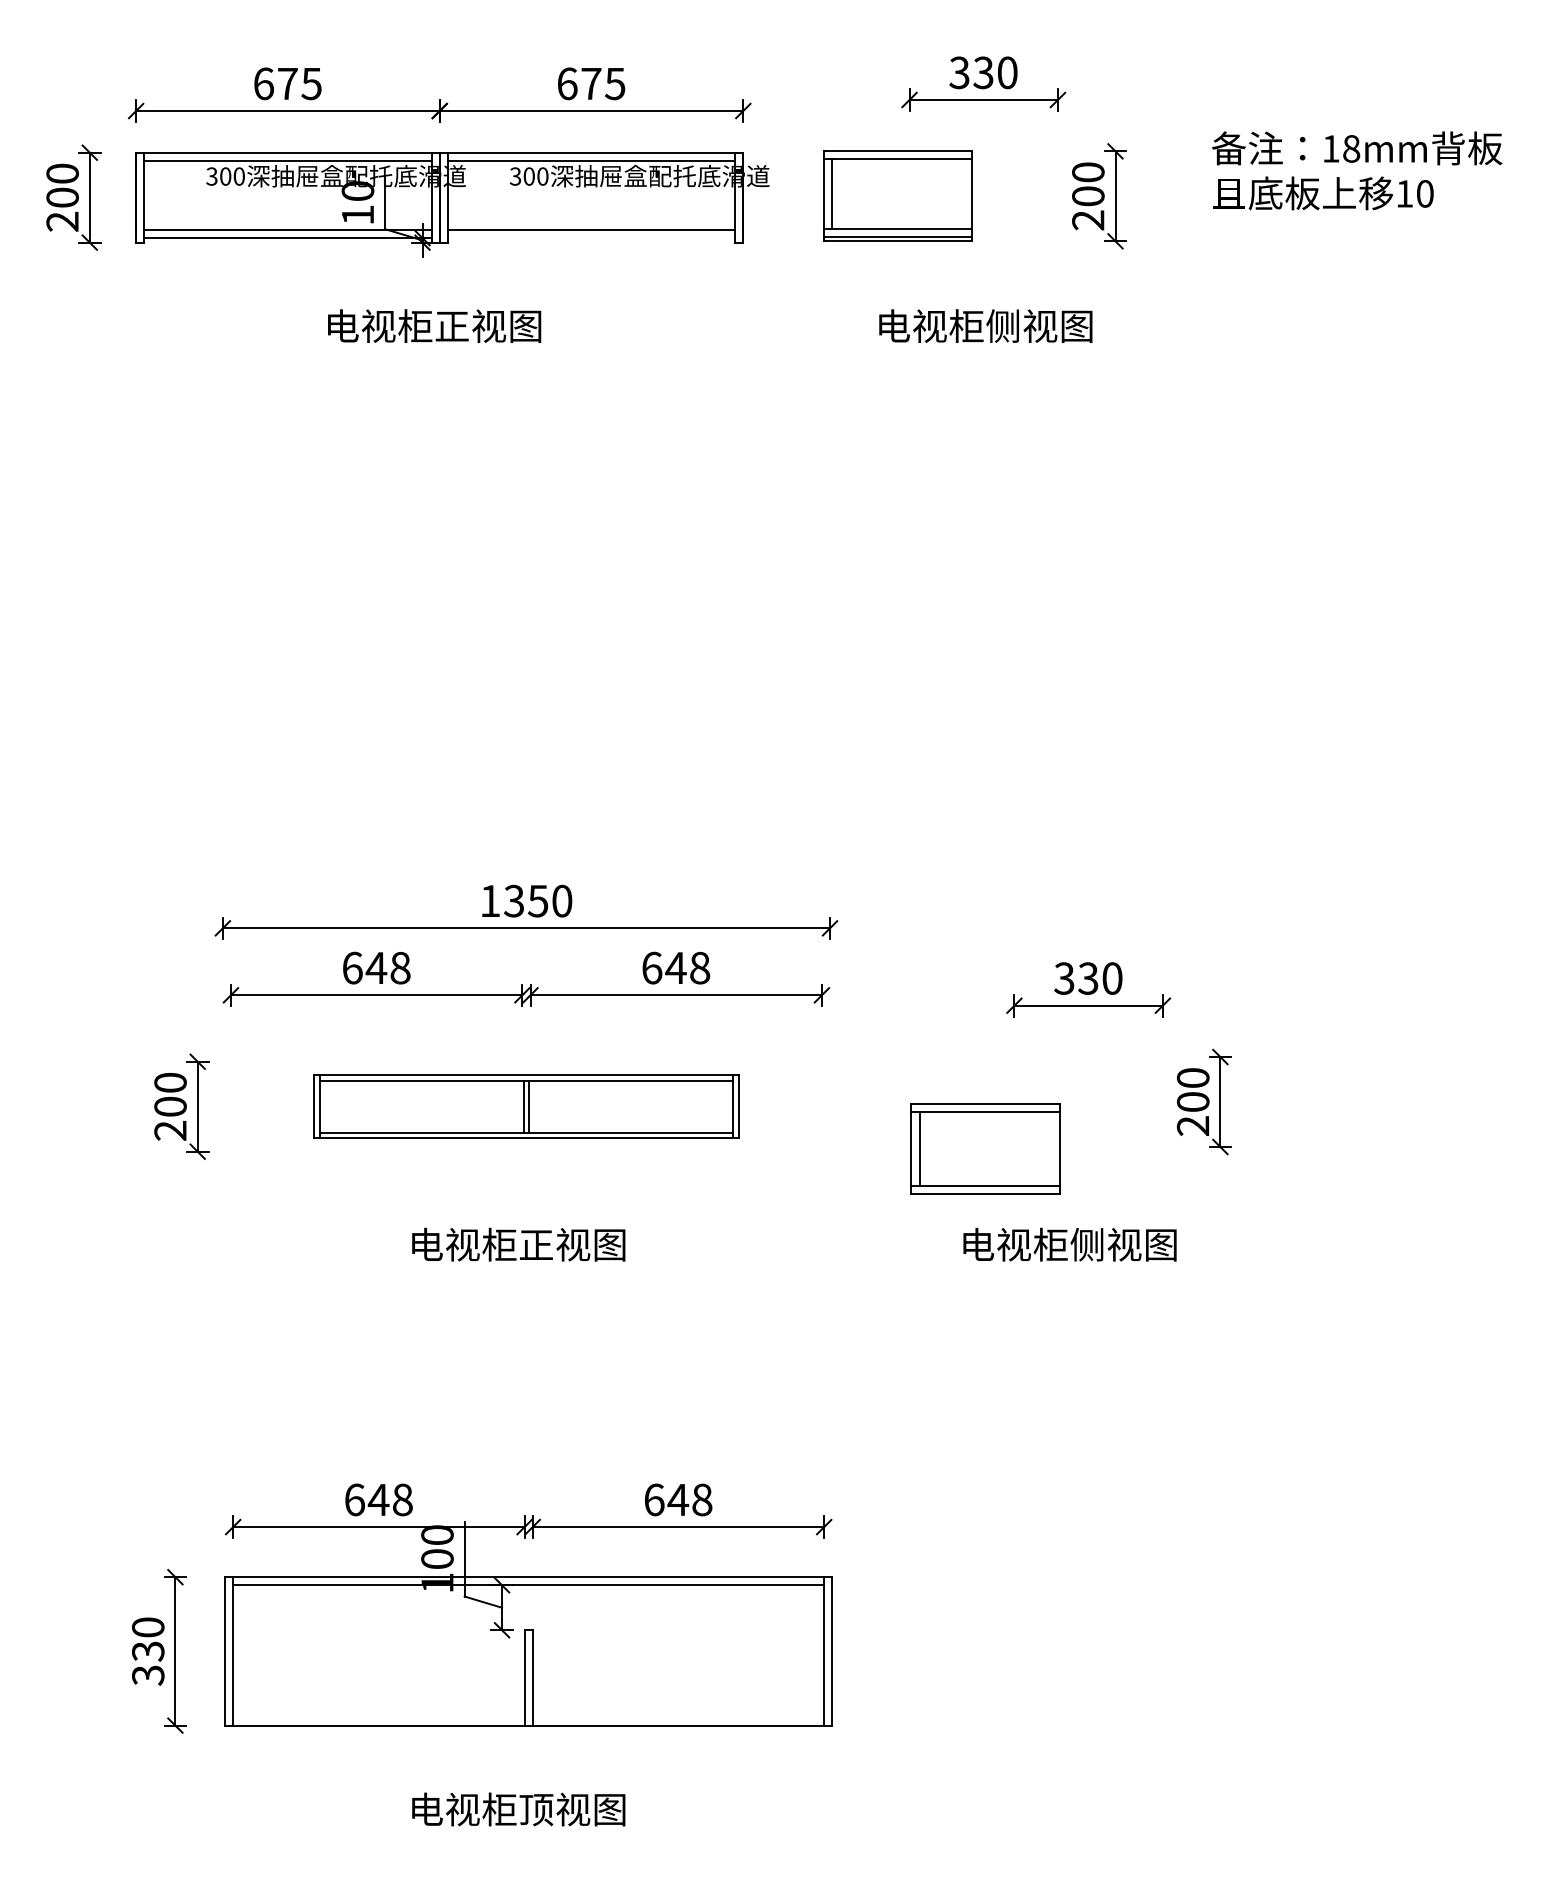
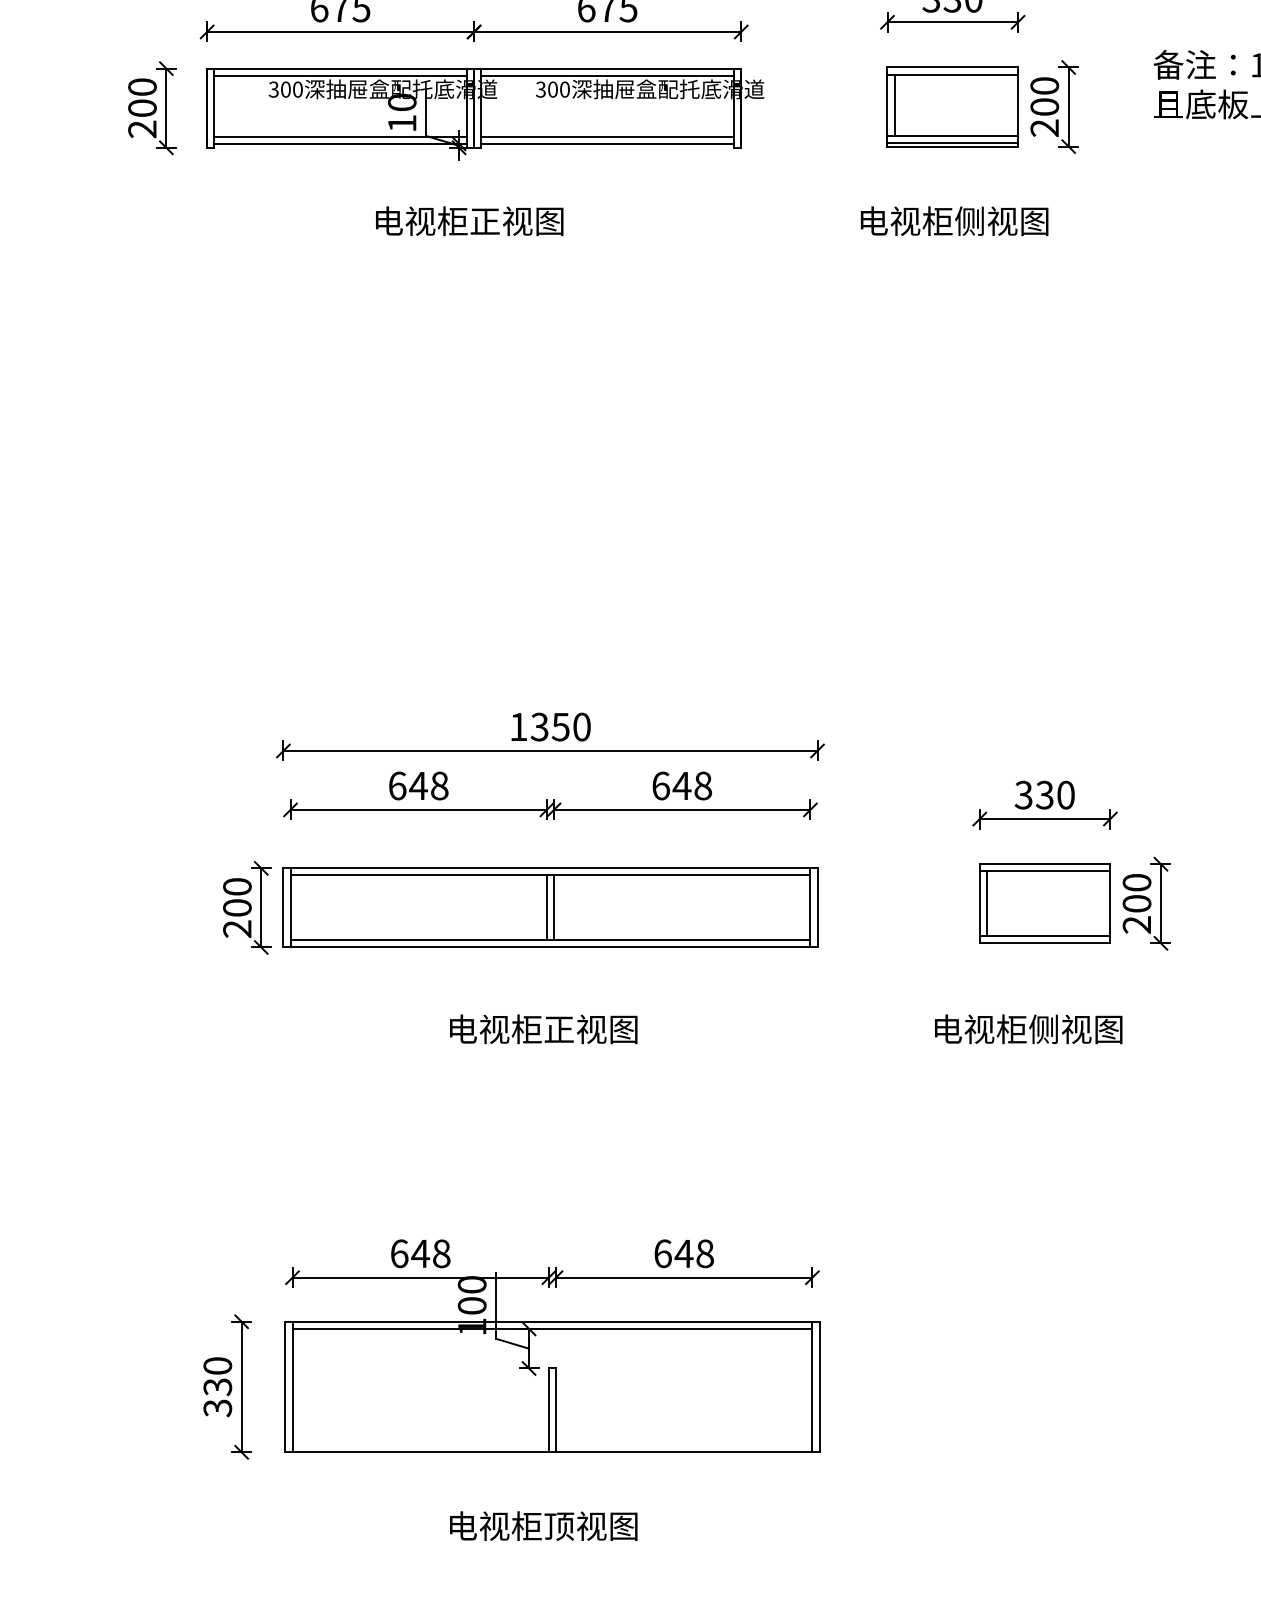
part: (897, 195) -> (952, 106), moved
line: (591, 238) -> (607, 144), added
part: (526, 1106) -> (550, 907), size x1.43
part: (985, 1148) -> (1044, 903), moved

